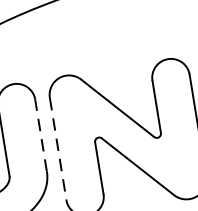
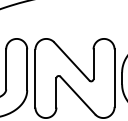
line: (41, 135) -> (27, 69), dashed -> solid
line: (58, 148) -> (35, 78), dashed -> solid

